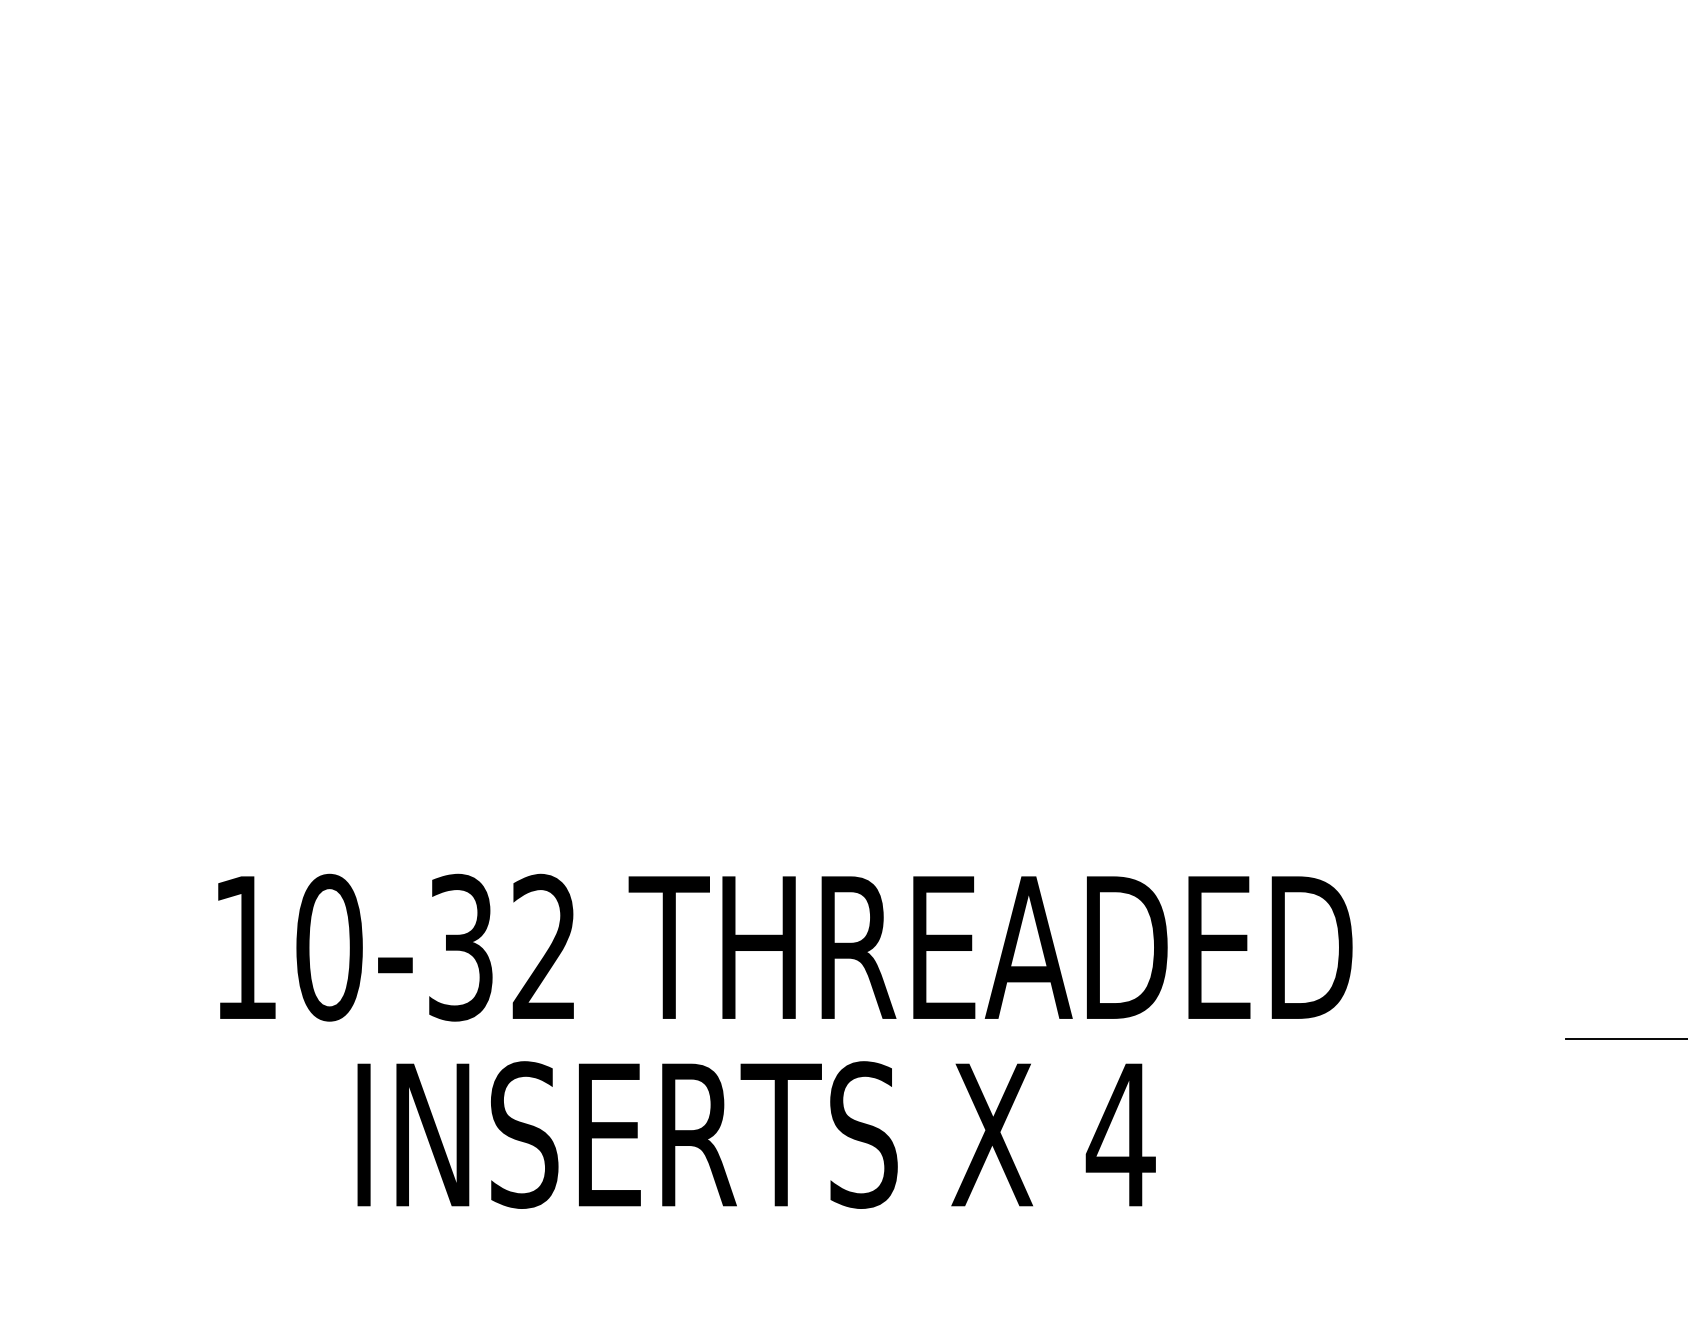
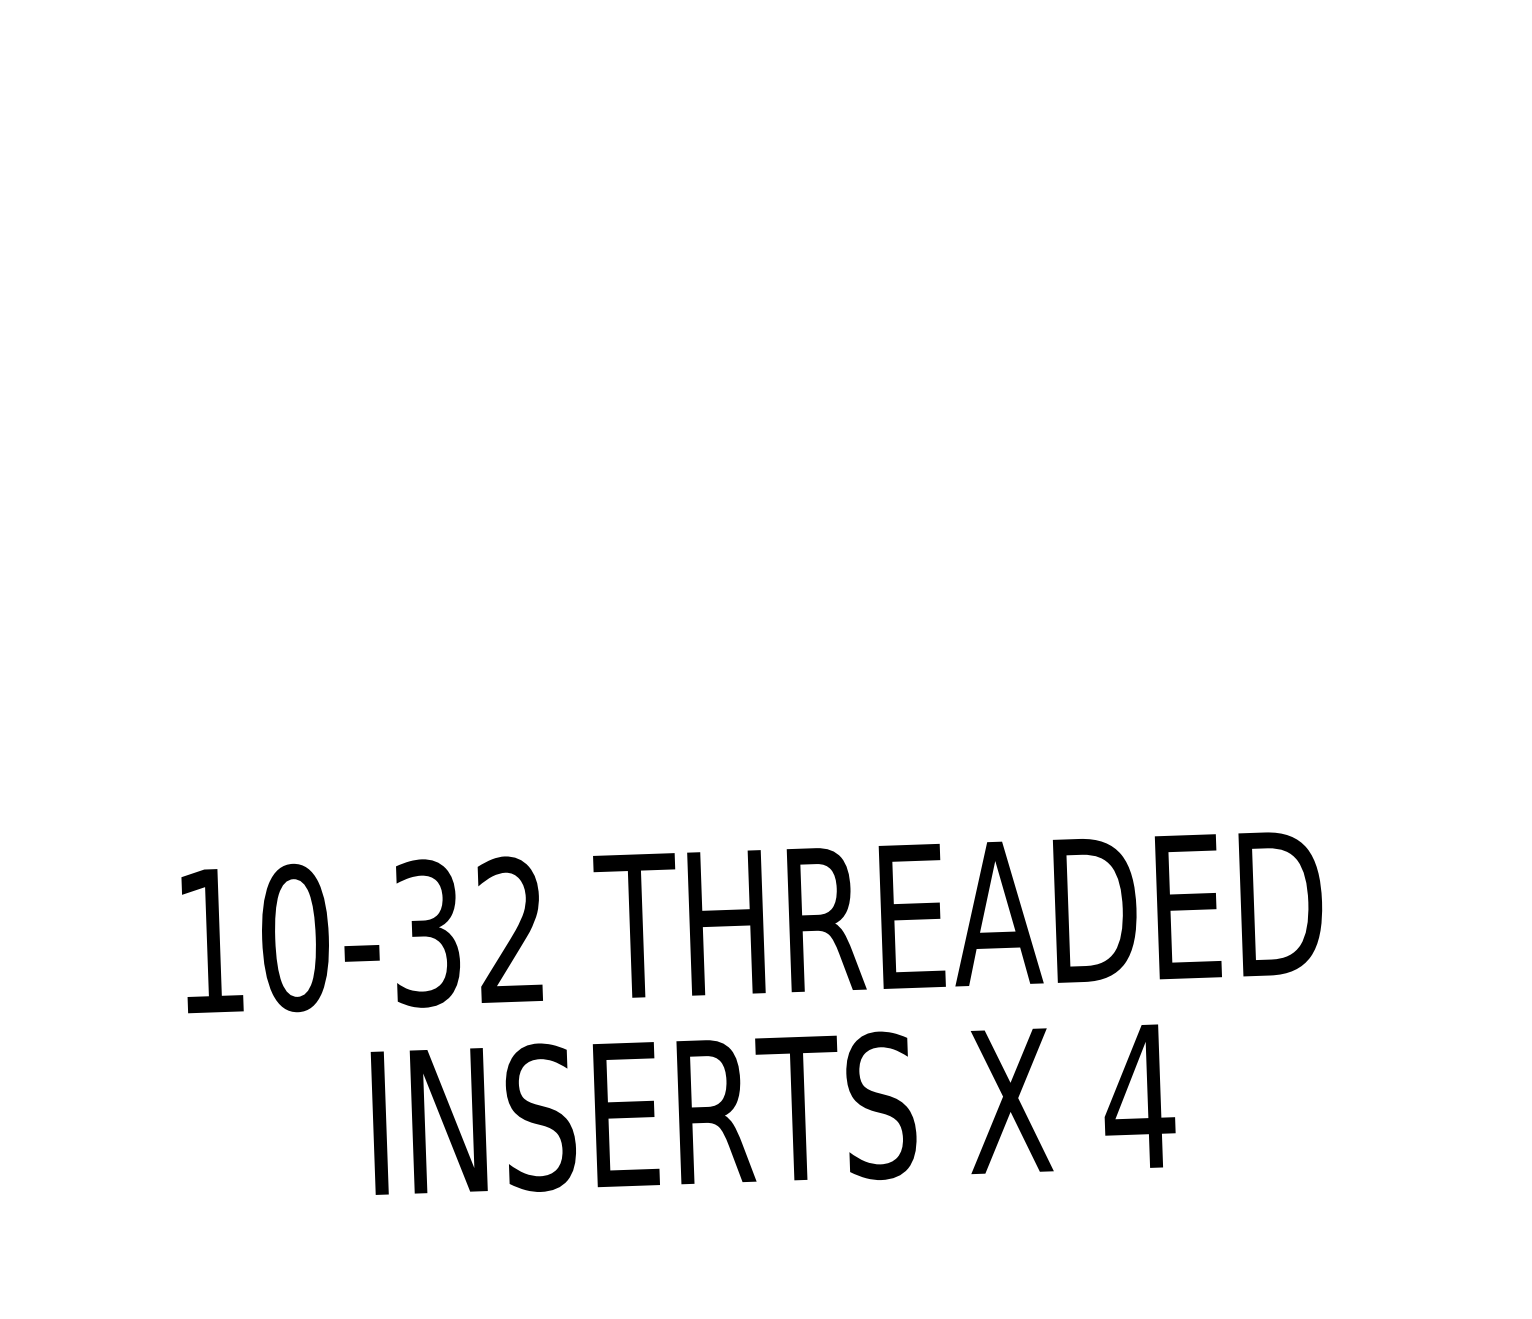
text: (756, 1134) -> (773, 1108), moved

